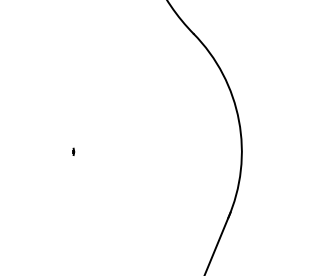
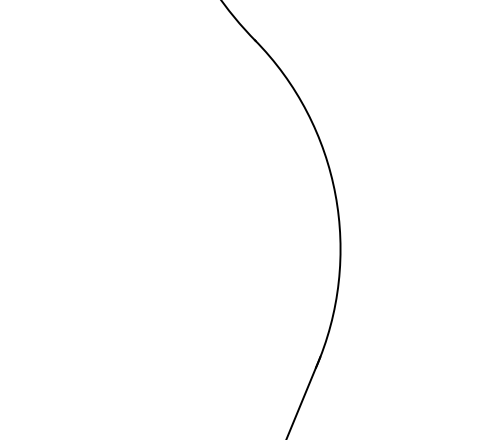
part: (73, 151) -> (42, 248), removed

